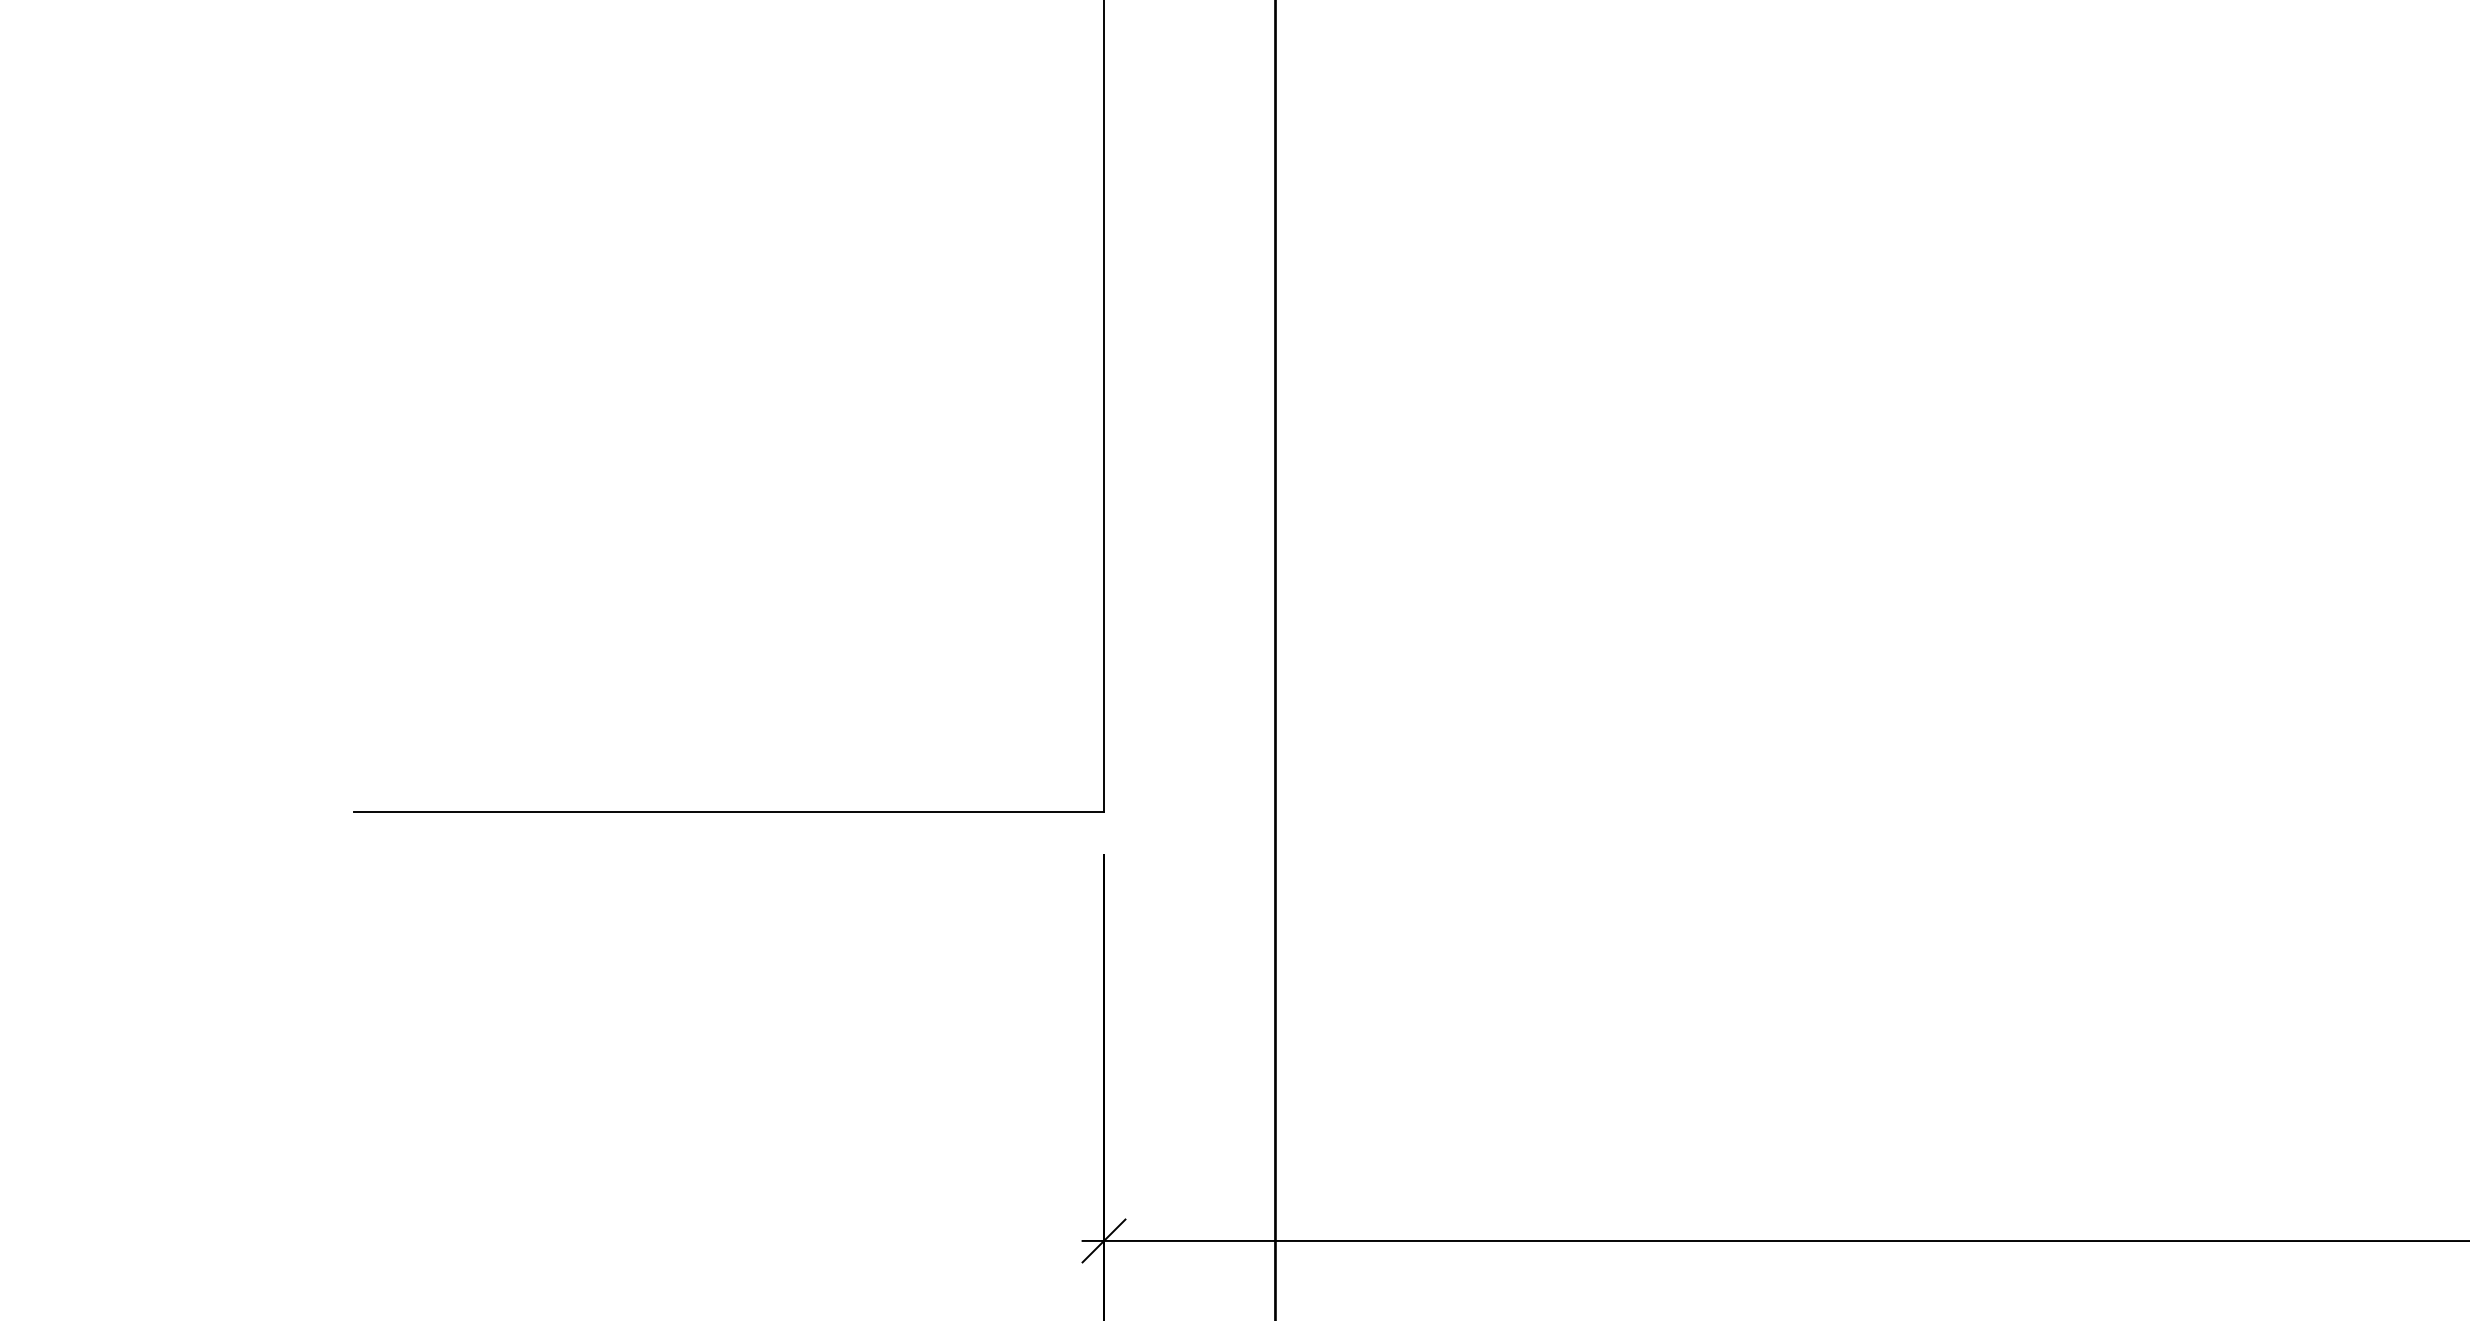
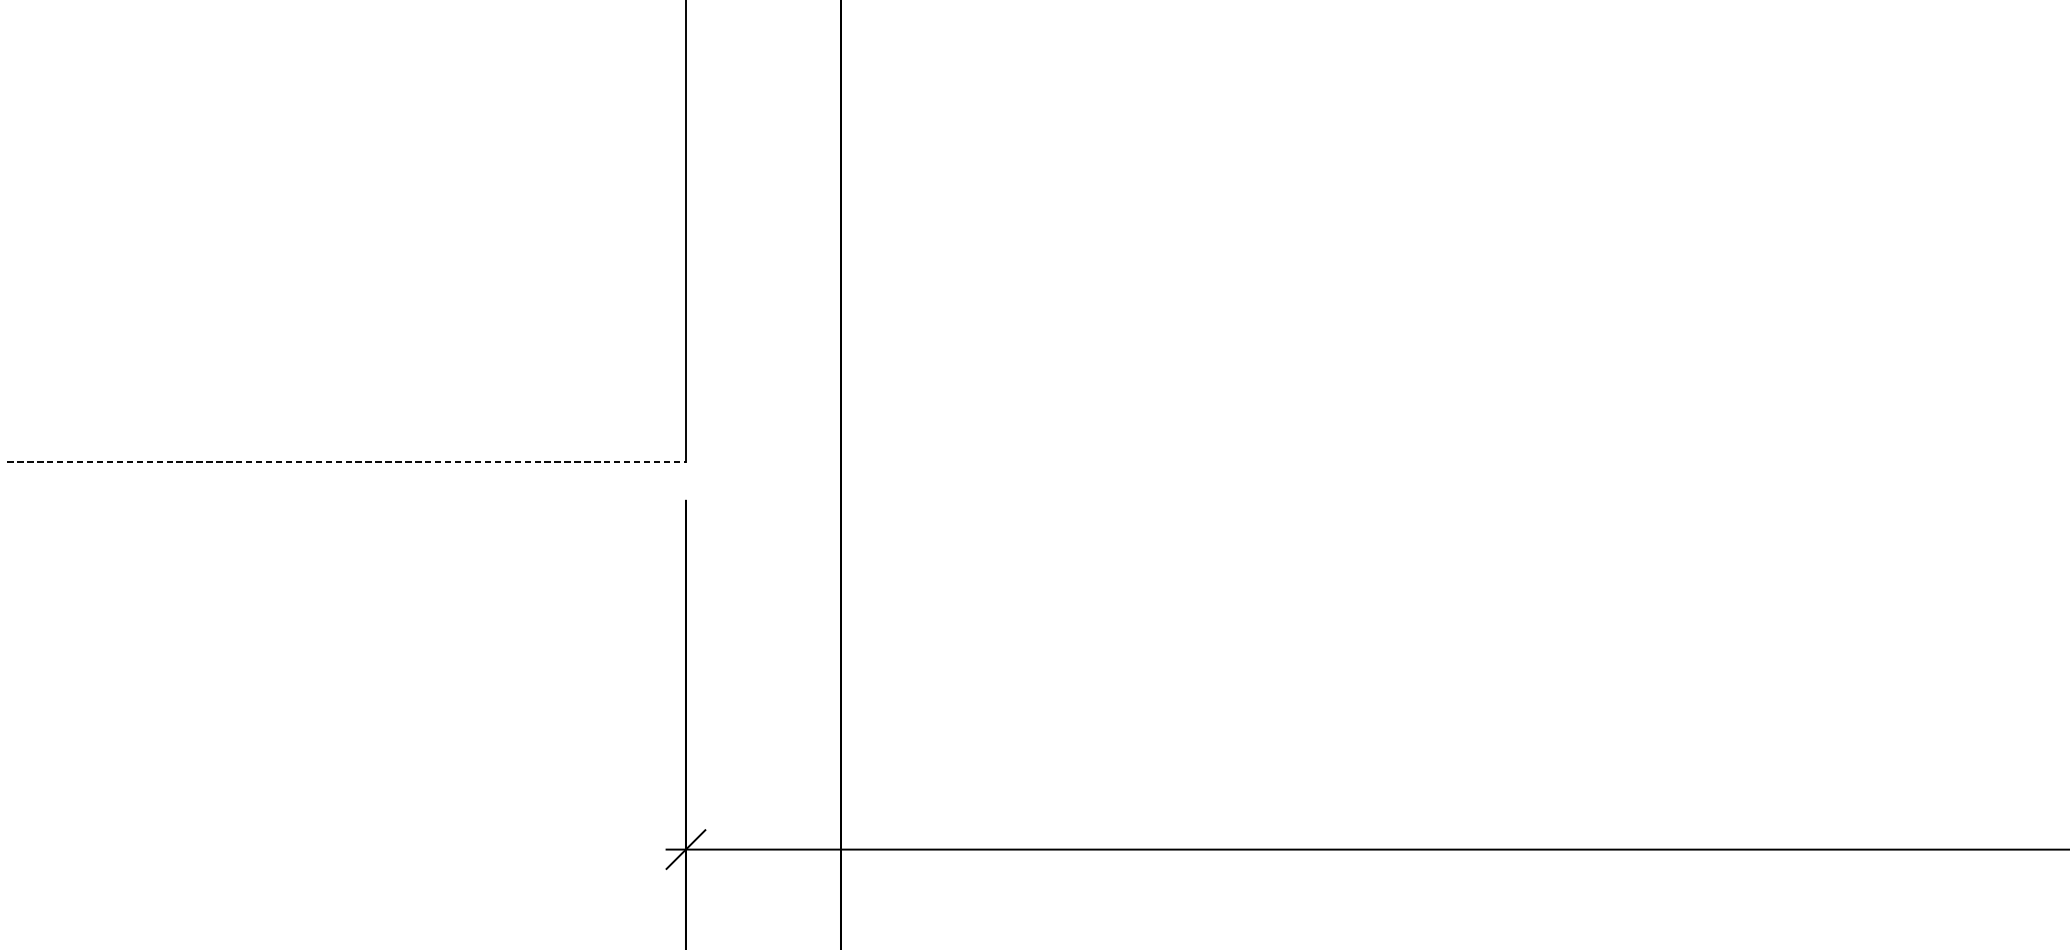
line: (729, 812) -> (347, 462), solid -> dashed

